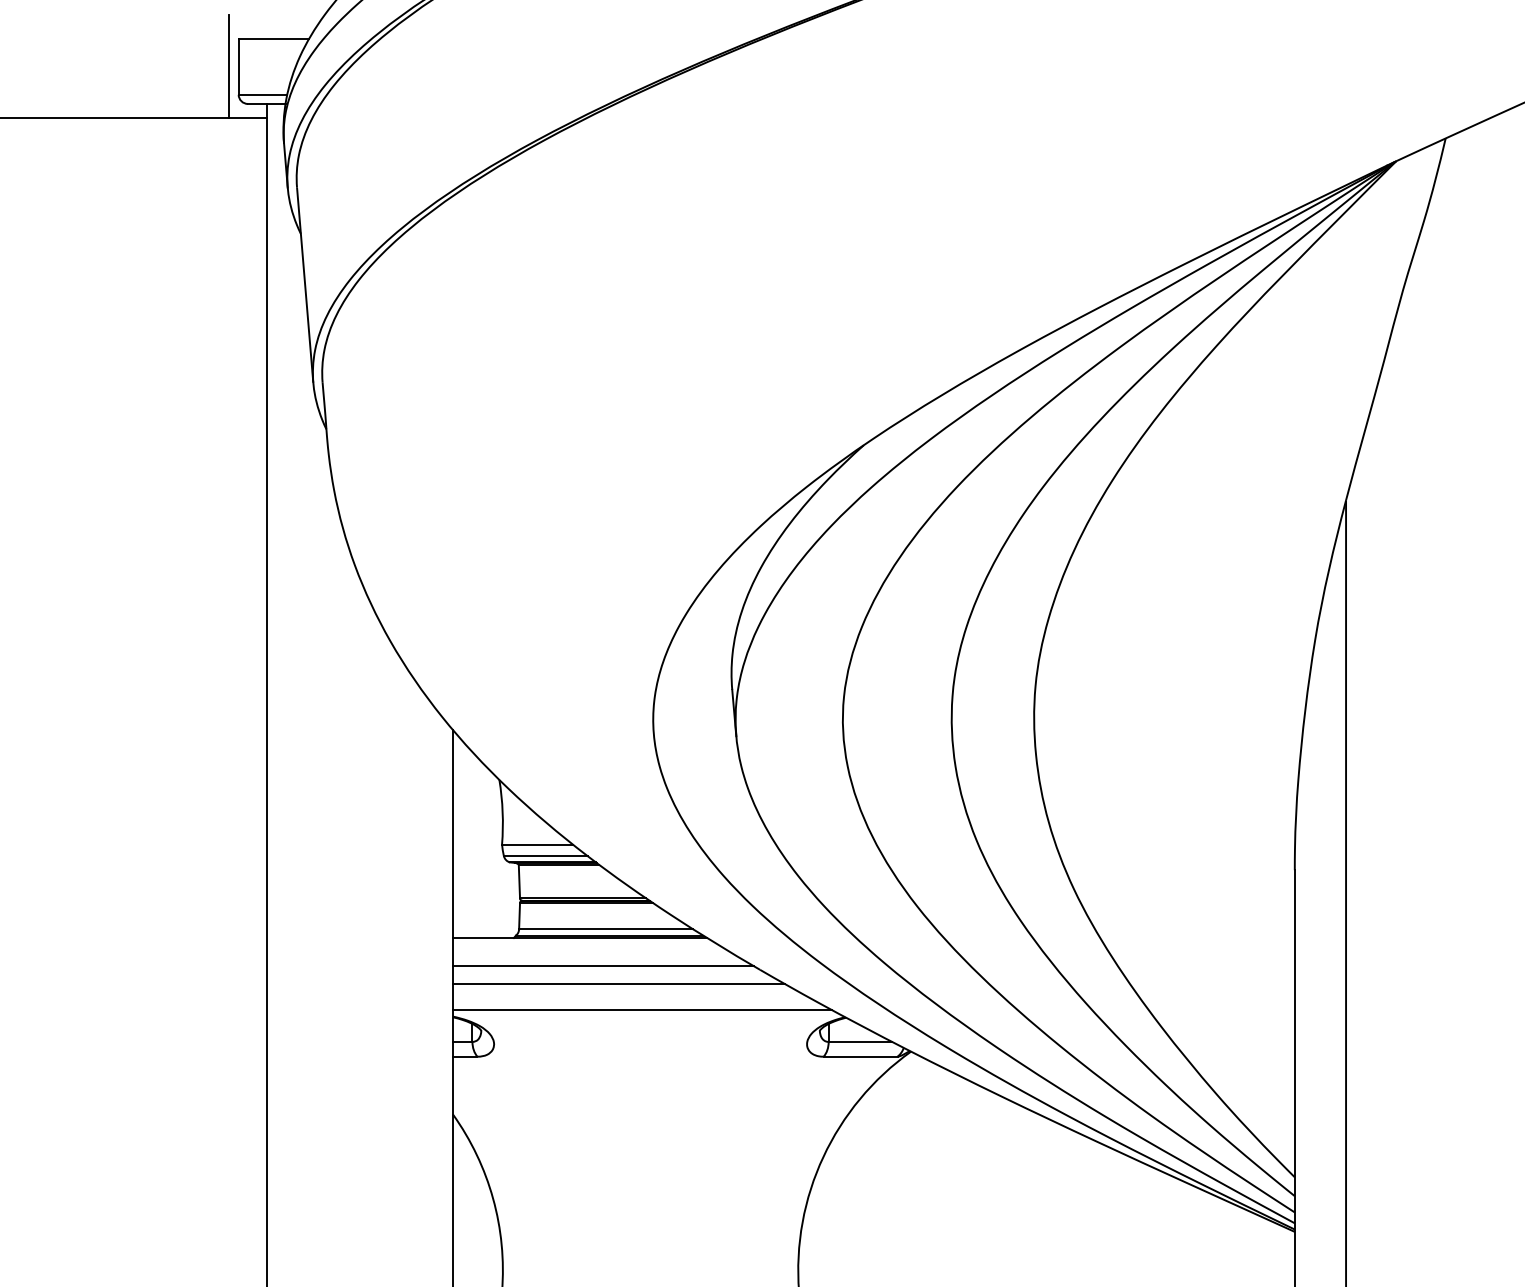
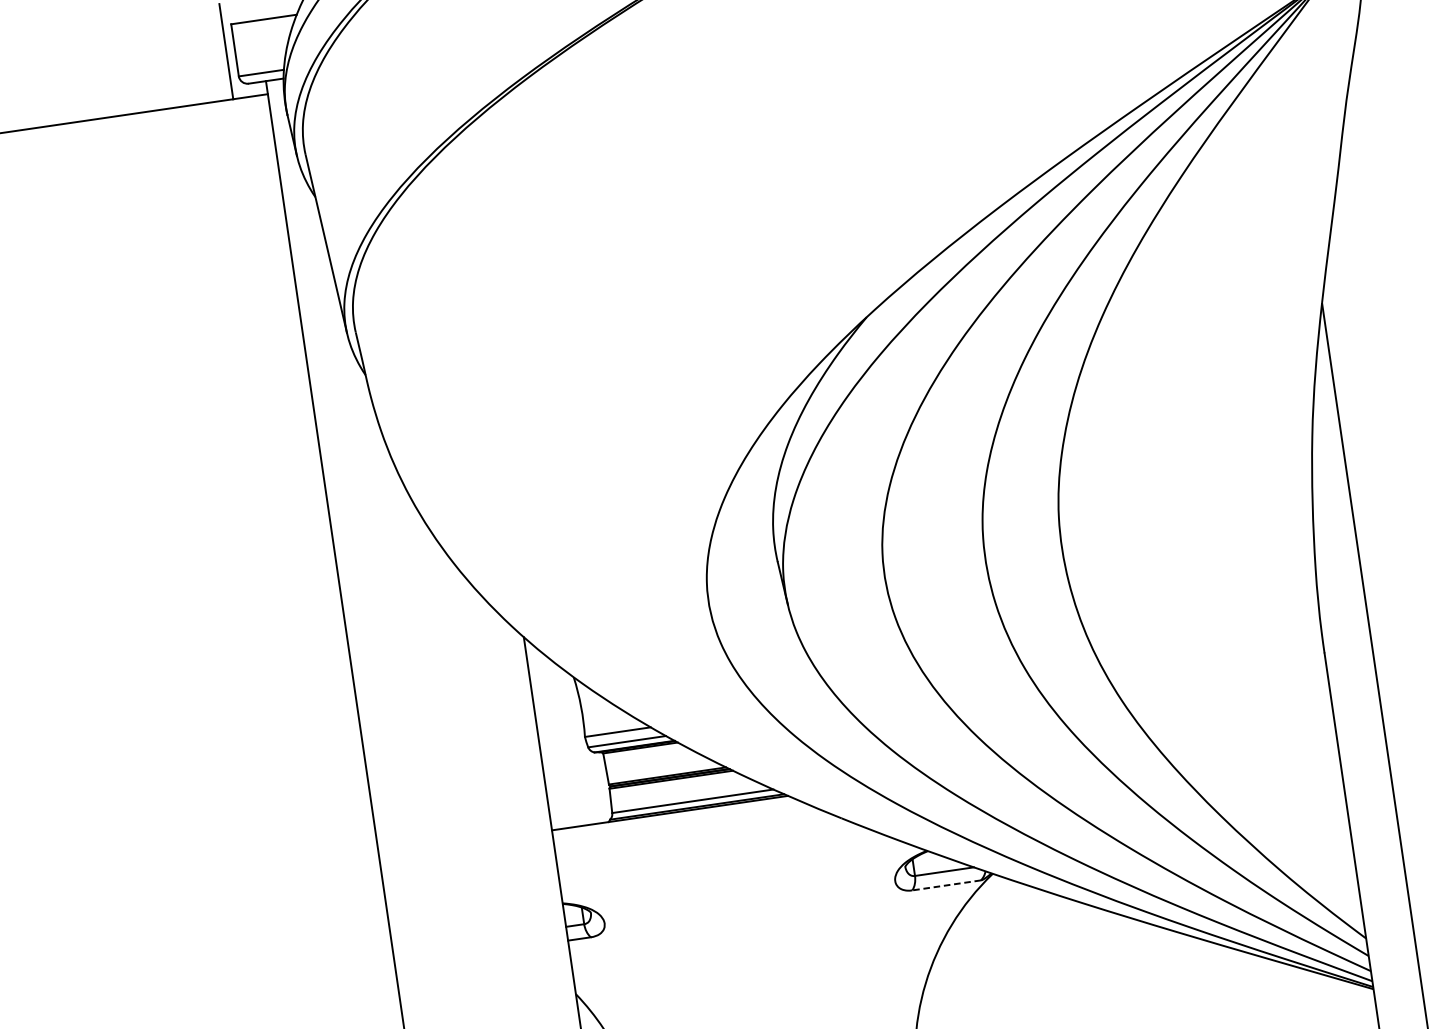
line: (602, 966) -> (694, 836), removed
line: (618, 984) -> (712, 851), removed
line: (641, 1010) -> (736, 872), removed
line: (860, 1056) -> (946, 885), solid -> dashed

